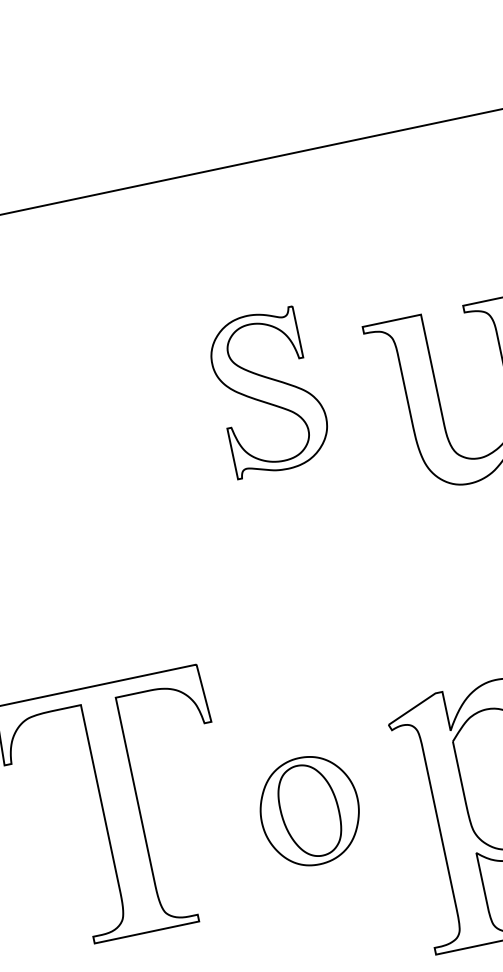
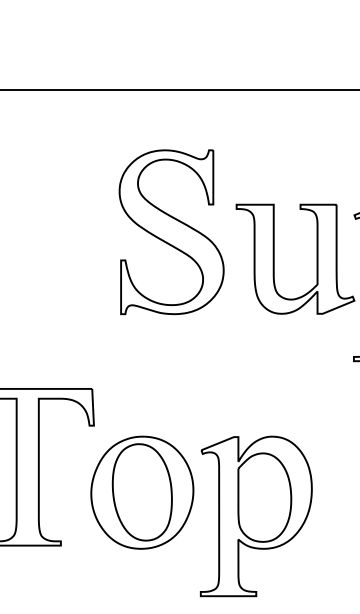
part: (269, 392) -> (171, 232), size x1.67
part: (309, 810) -> (142, 492), size x1.67

